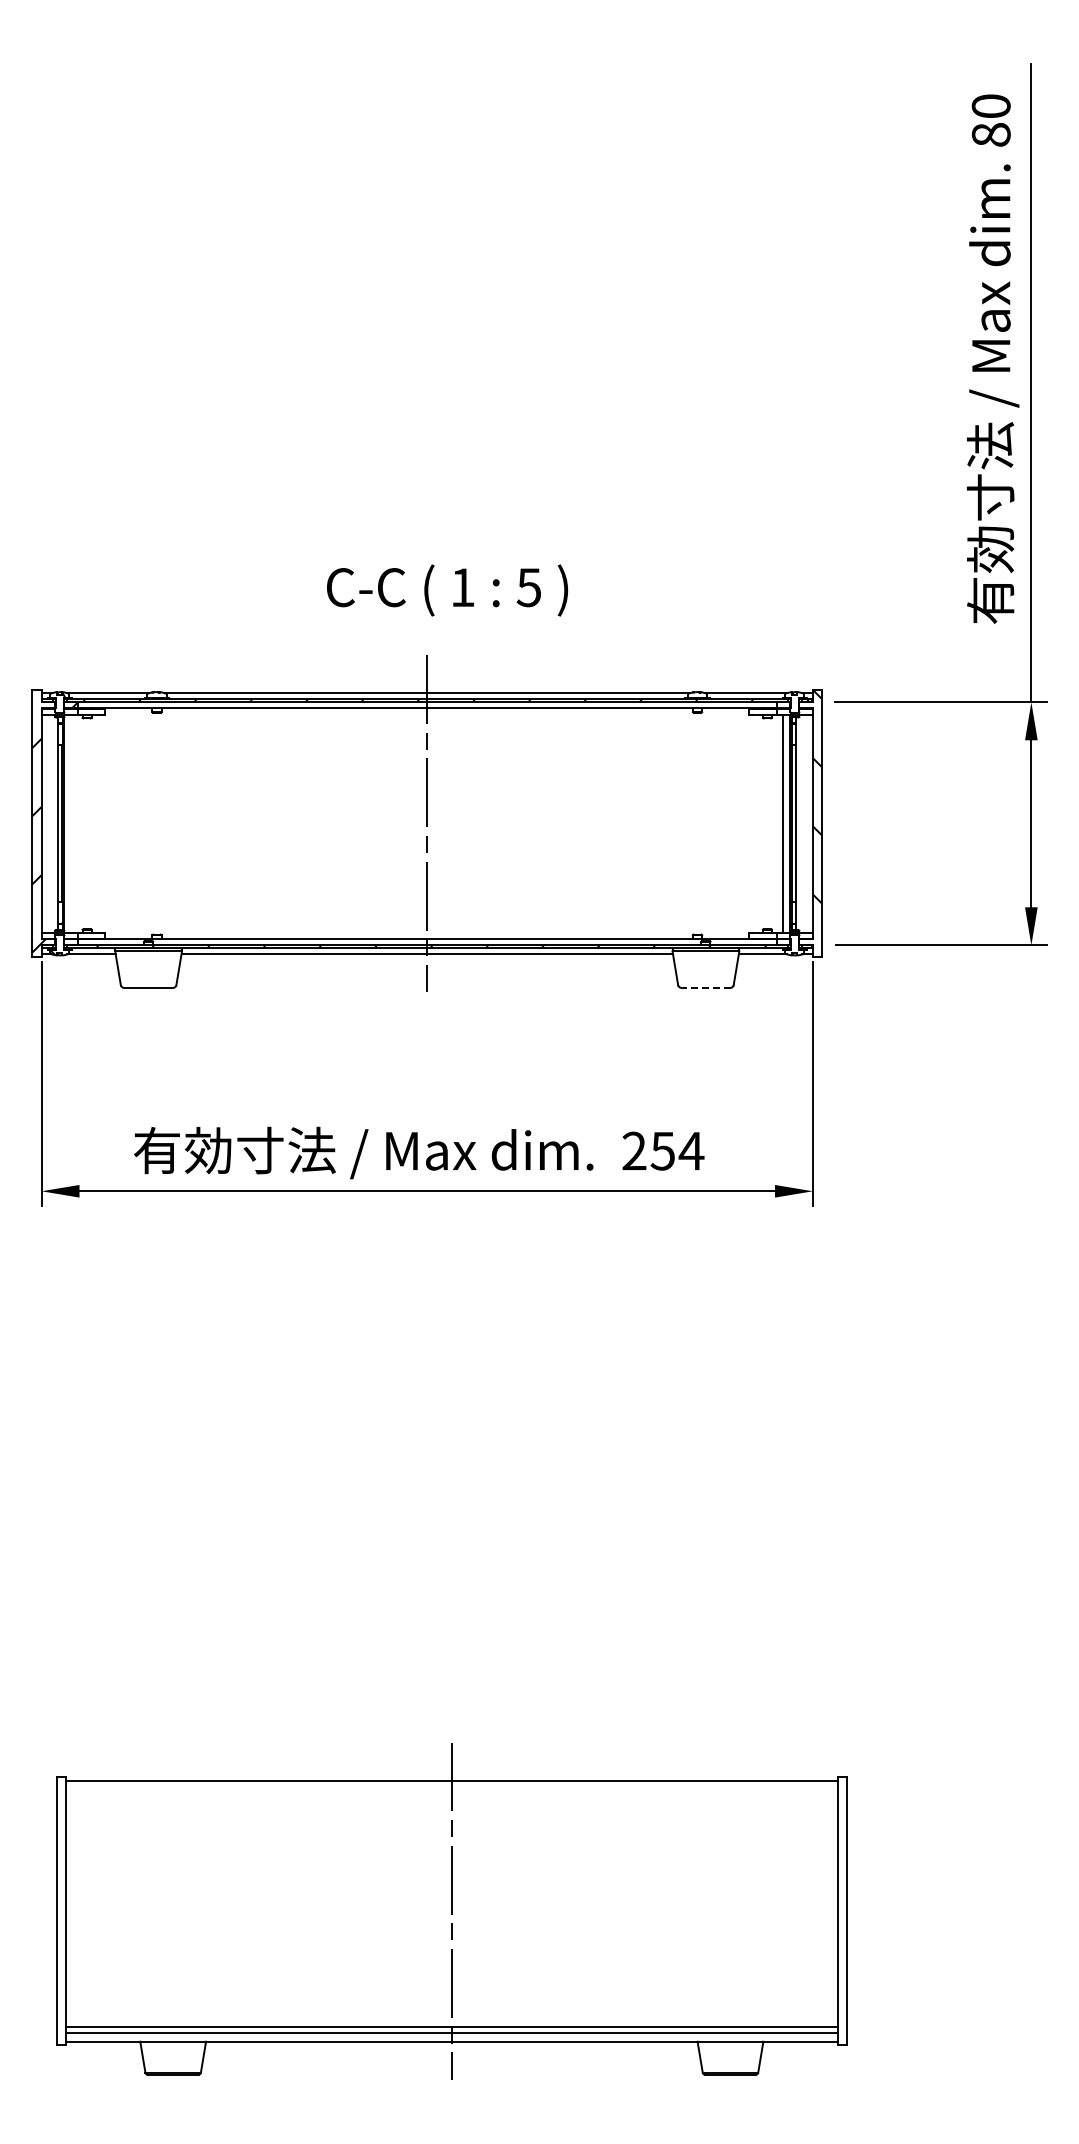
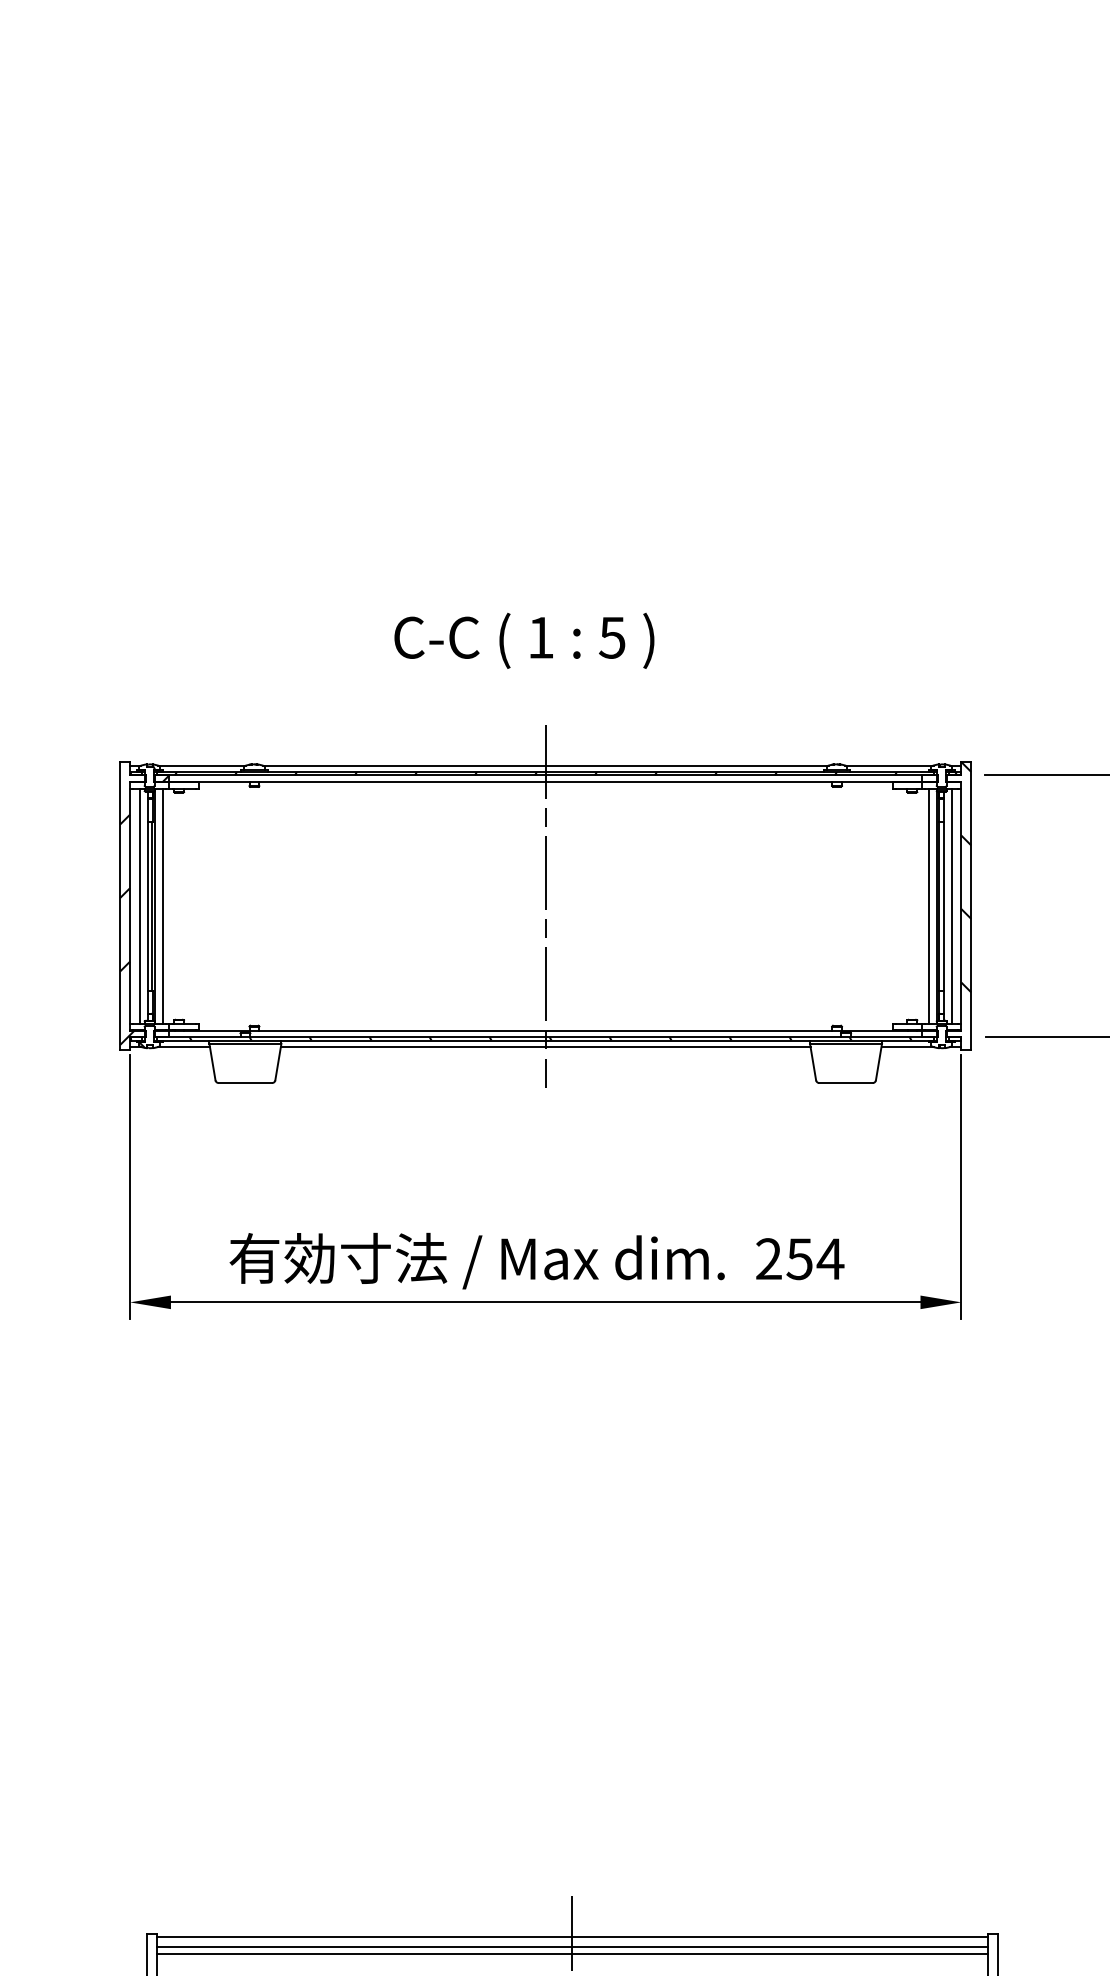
text: (447, 590) -> (524, 640), moved
line: (50, 823) -> (139, 905), added
line: (71, 823) -> (162, 905), added
line: (803, 823) -> (951, 905), added
line: (705, 987) -> (845, 1082), dashed -> solid
line: (451, 1789) -> (571, 1947), added
line: (451, 1795) -> (571, 1953), added

